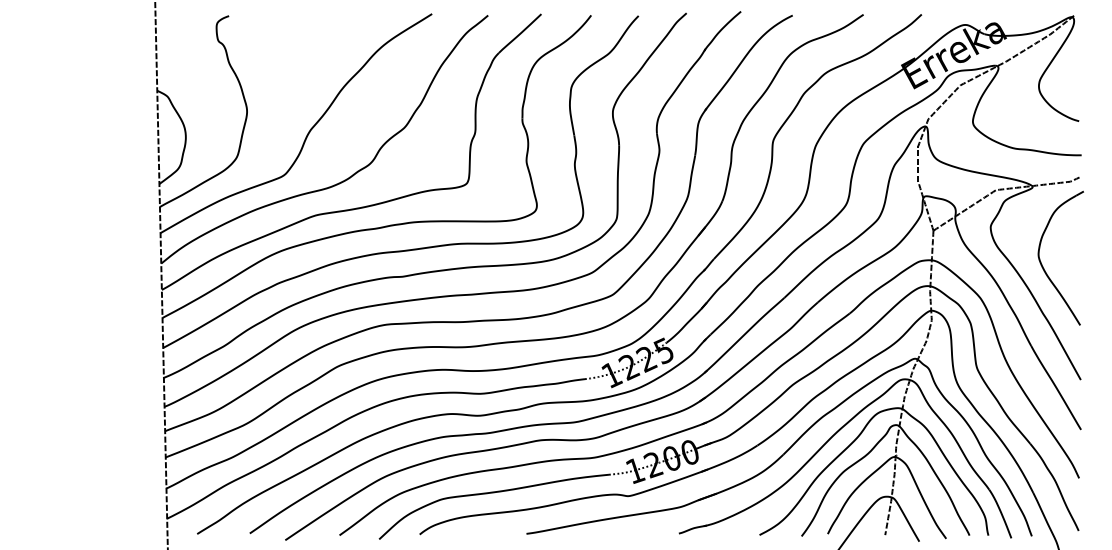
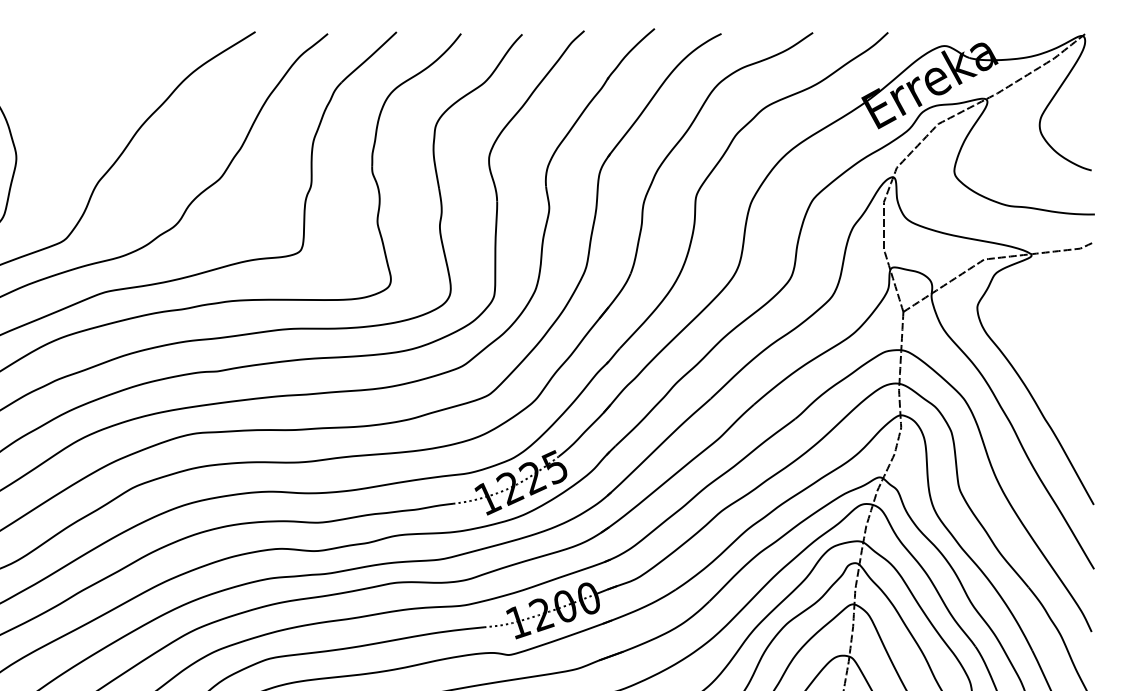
part: (1043, 266) -> (1045, 358), removed

